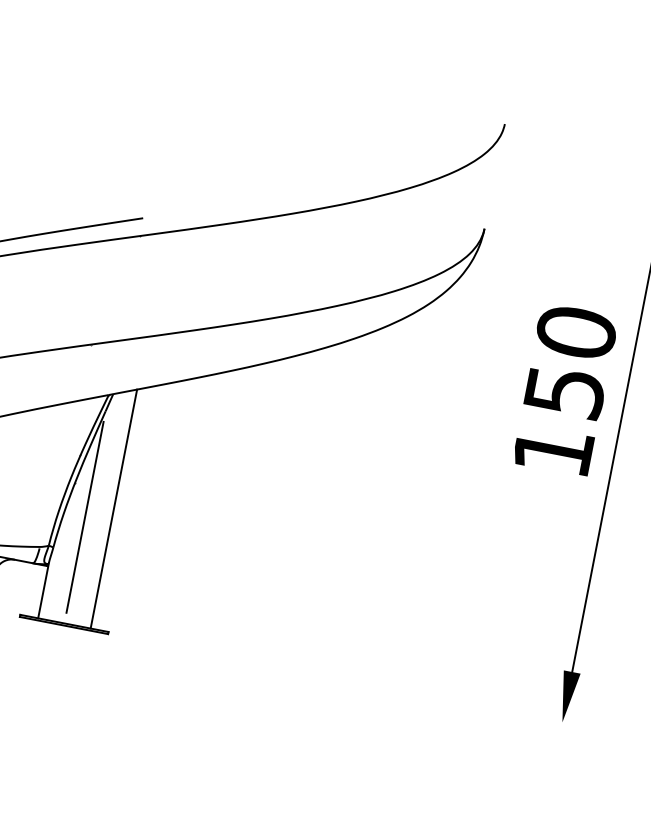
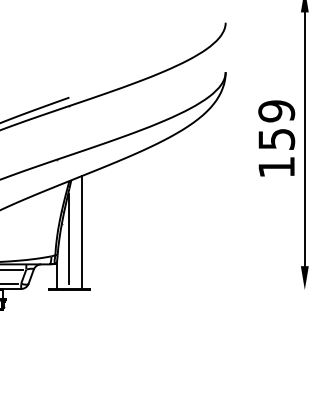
text: (575, 332) -> (276, 111), 150 -> 159

